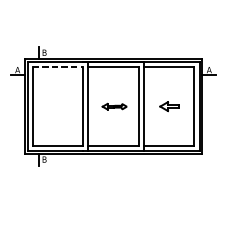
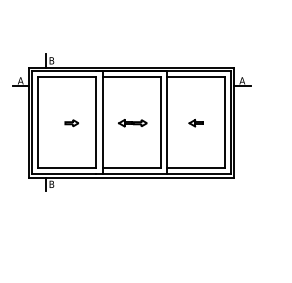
line: (58, 67) -> (67, 77), dashed -> solid
part: (61, 106) -> (71, 123), added
part: (168, 106) -> (195, 123), size x0.62

